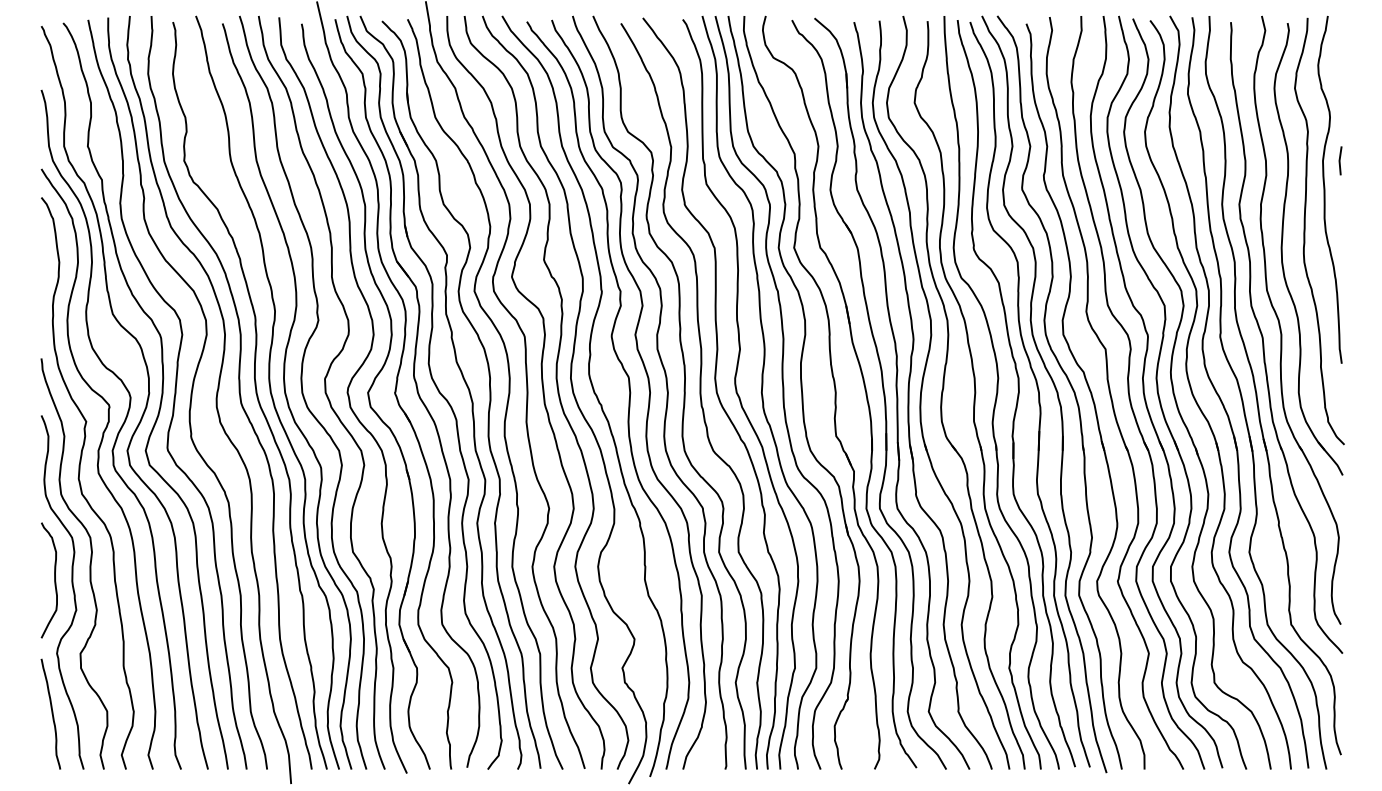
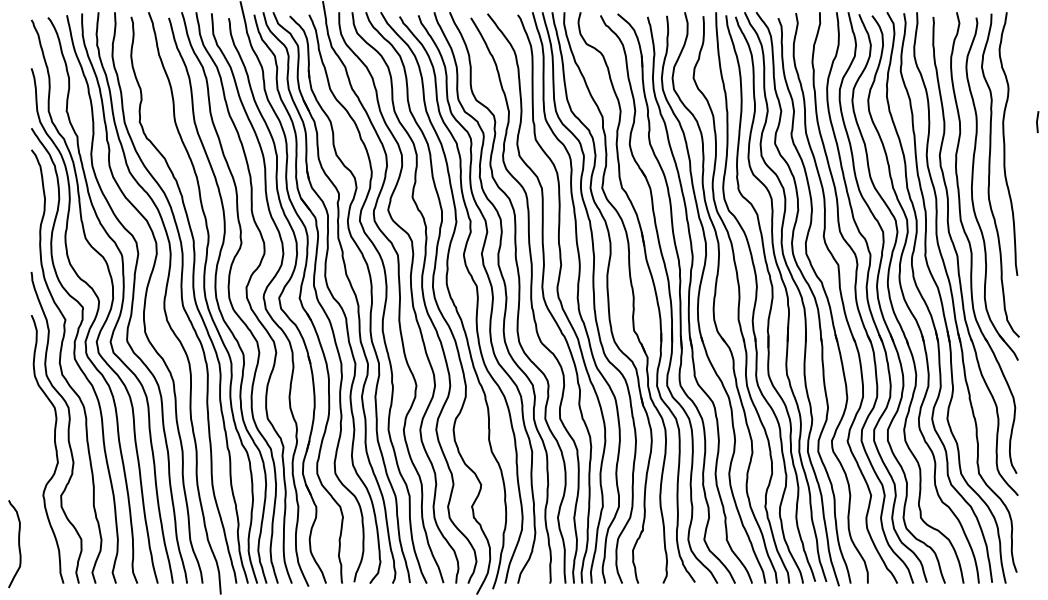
line: (1340, 160) -> (1037, 121), moved
curve: (54, 580) -> (18, 544), moved
curve: (51, 713) -> (39, 541), removed

